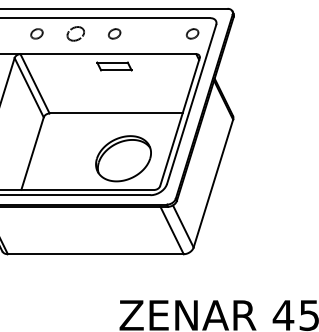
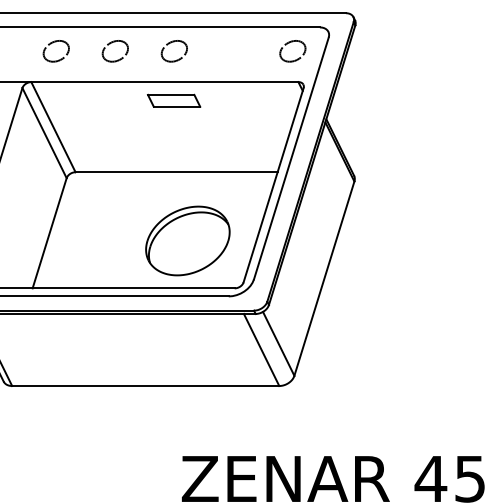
part: (36, 33) -> (55, 50), size x1.43
part: (114, 33) -> (174, 50), size x1.43
part: (192, 33) -> (292, 50), size x1.43

